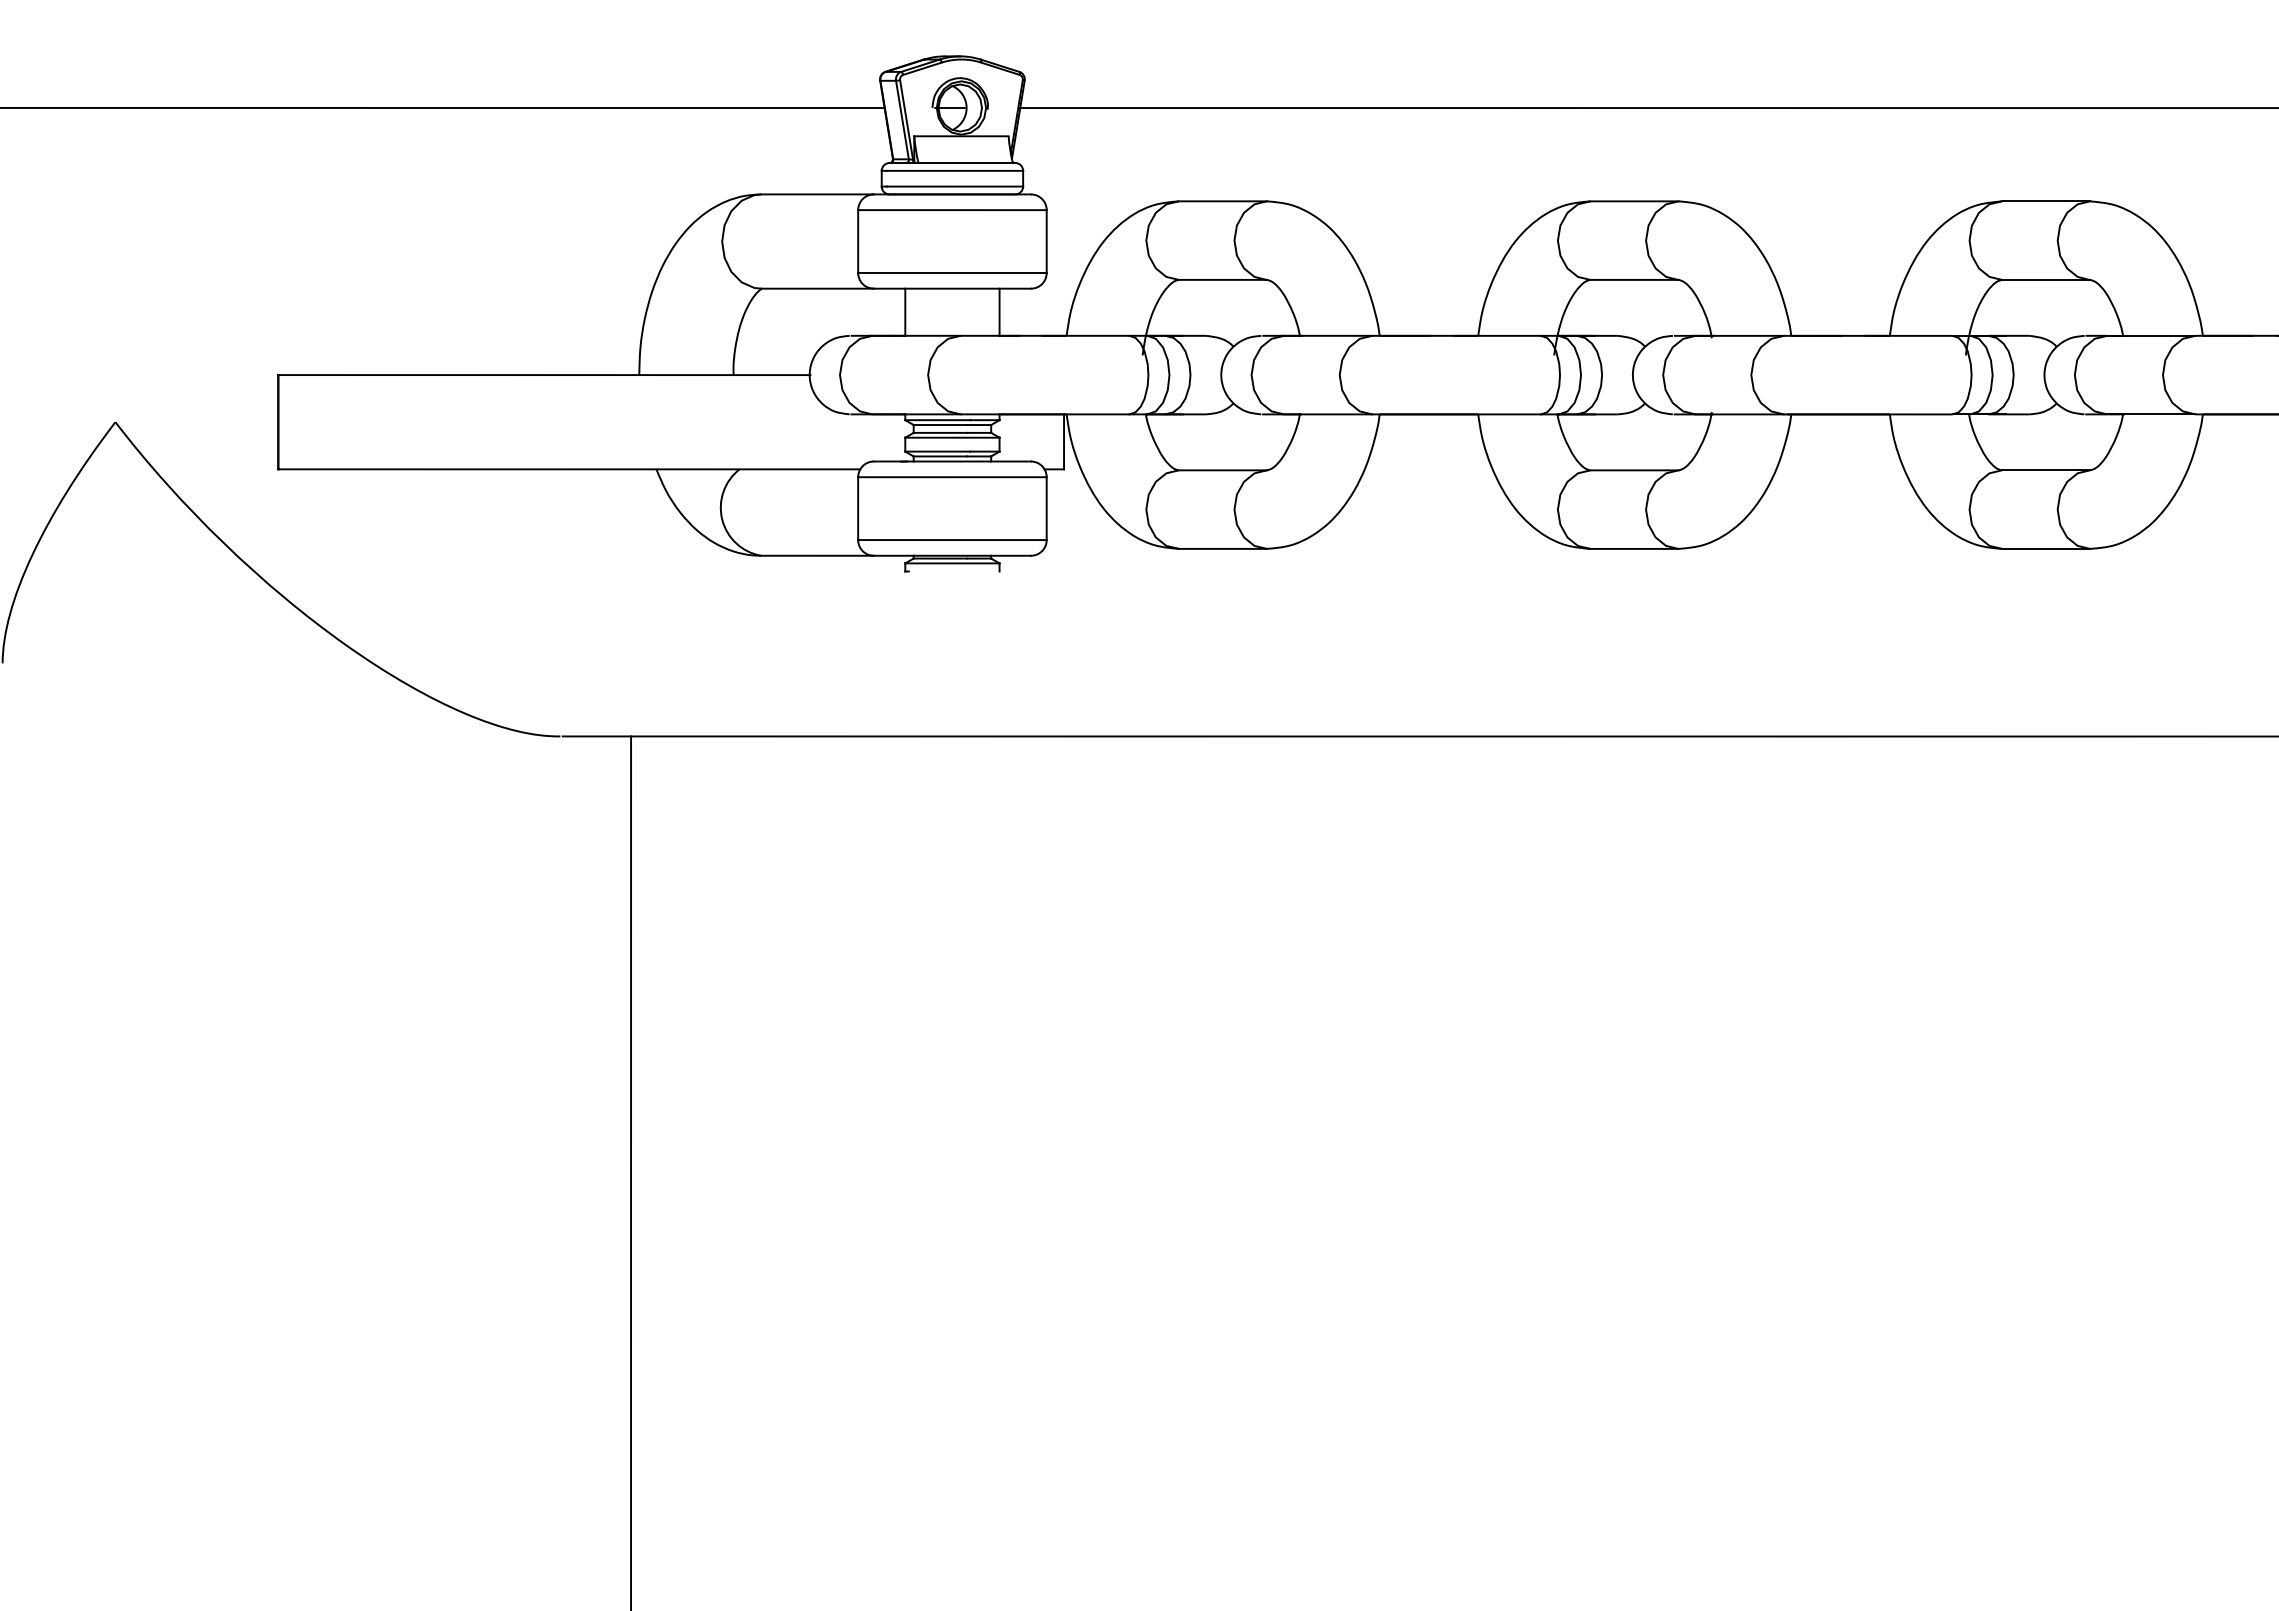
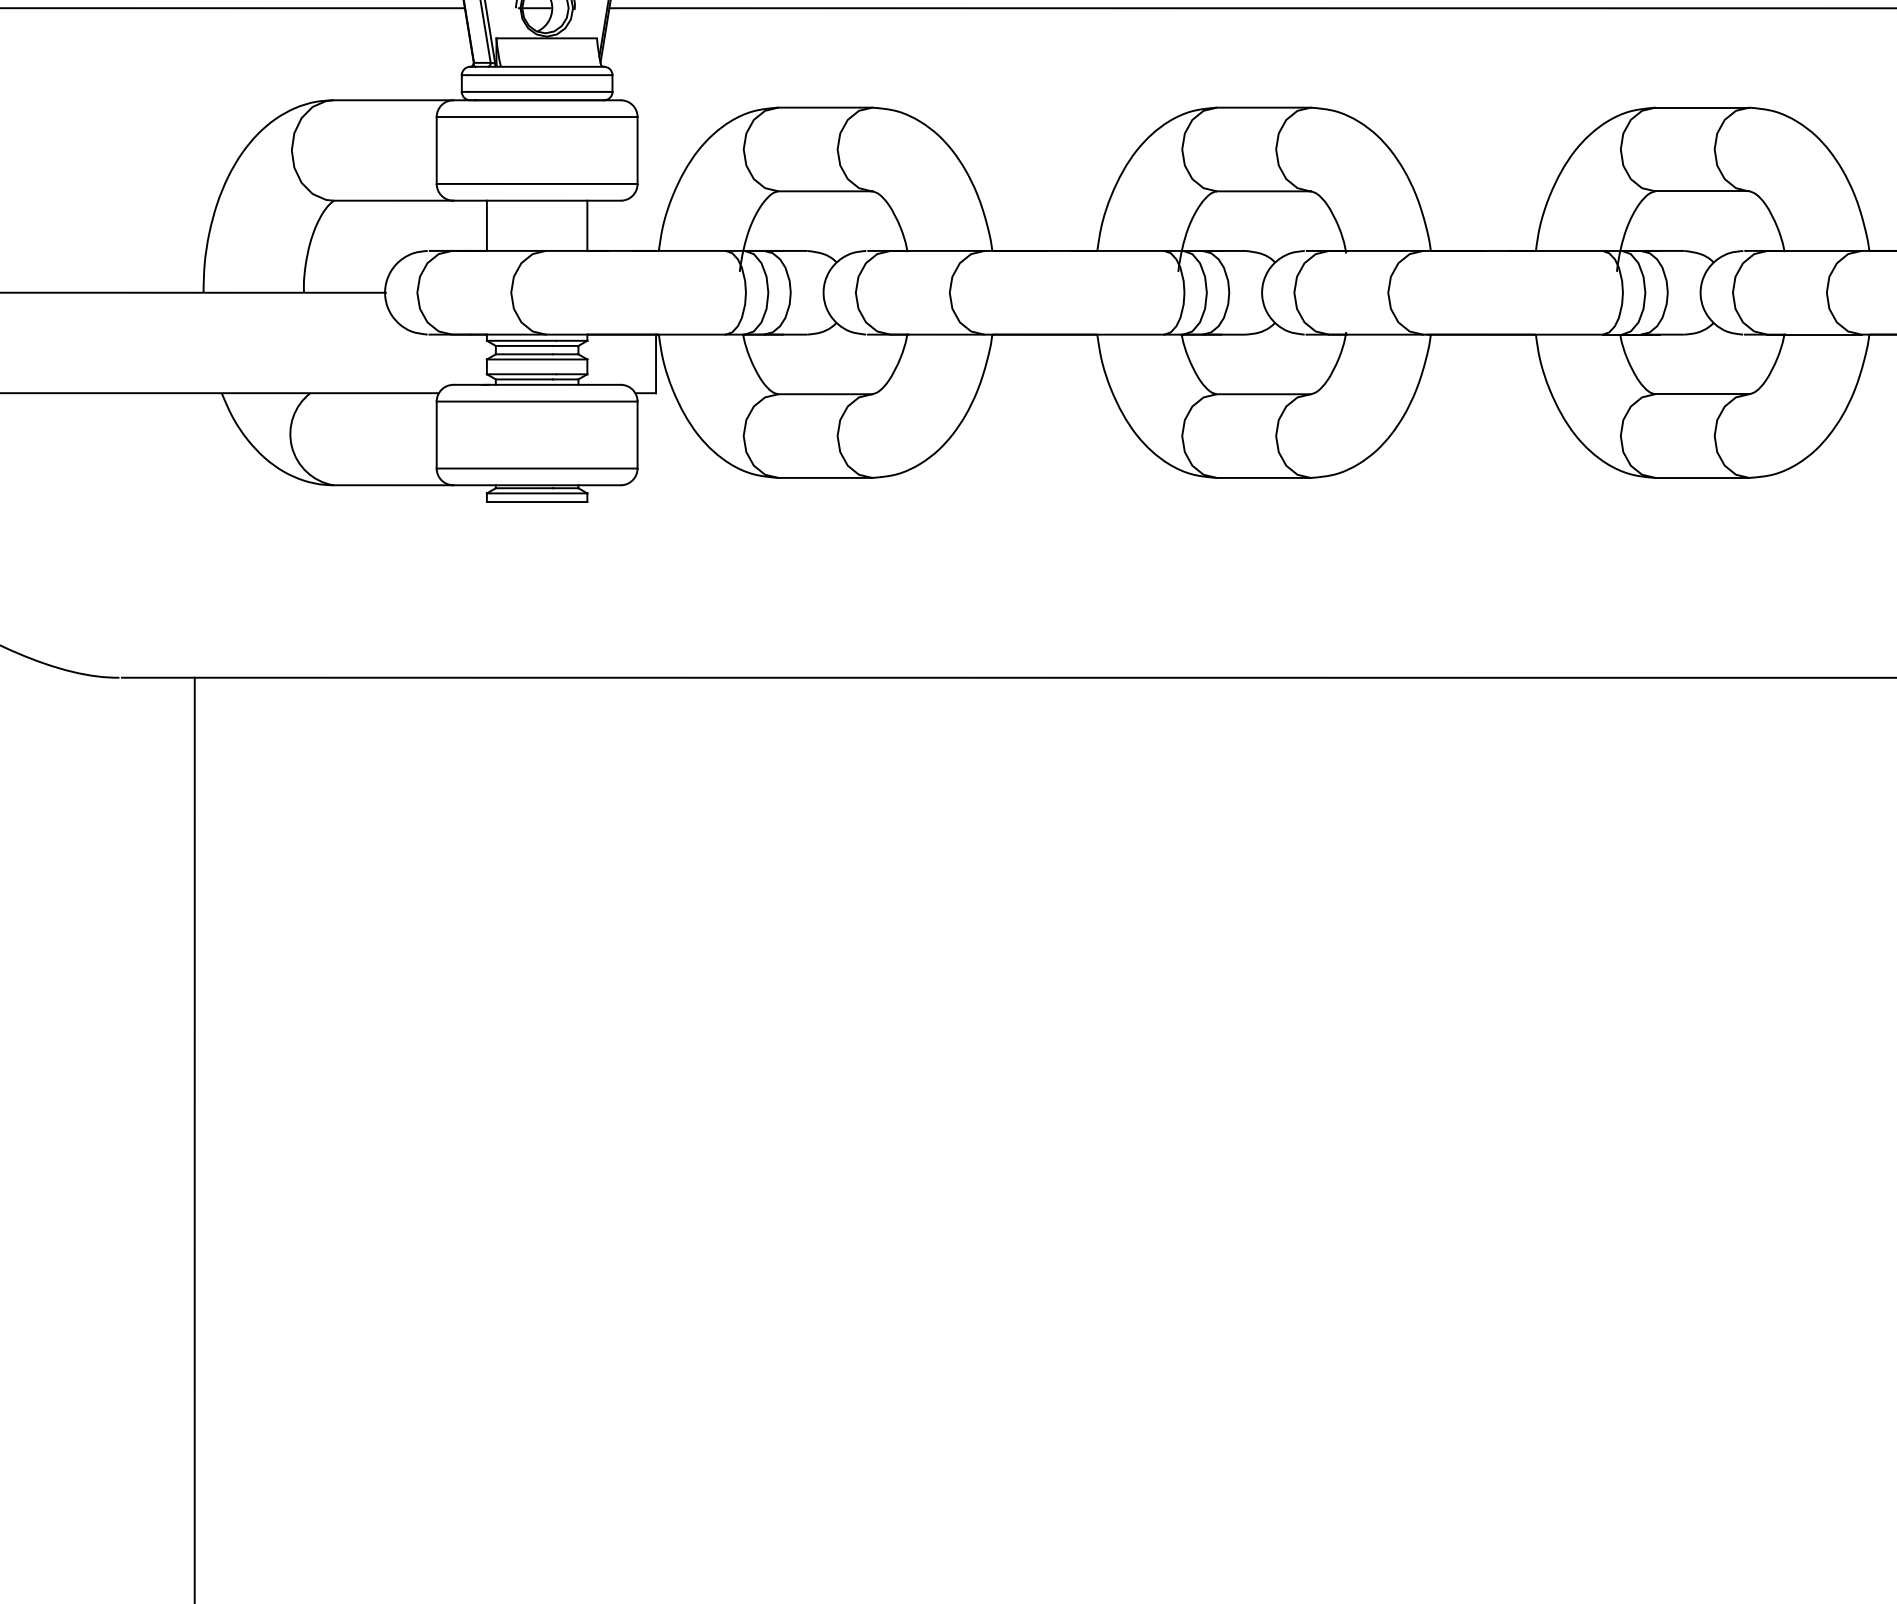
line: (953, 571) -> (538, 502), added

